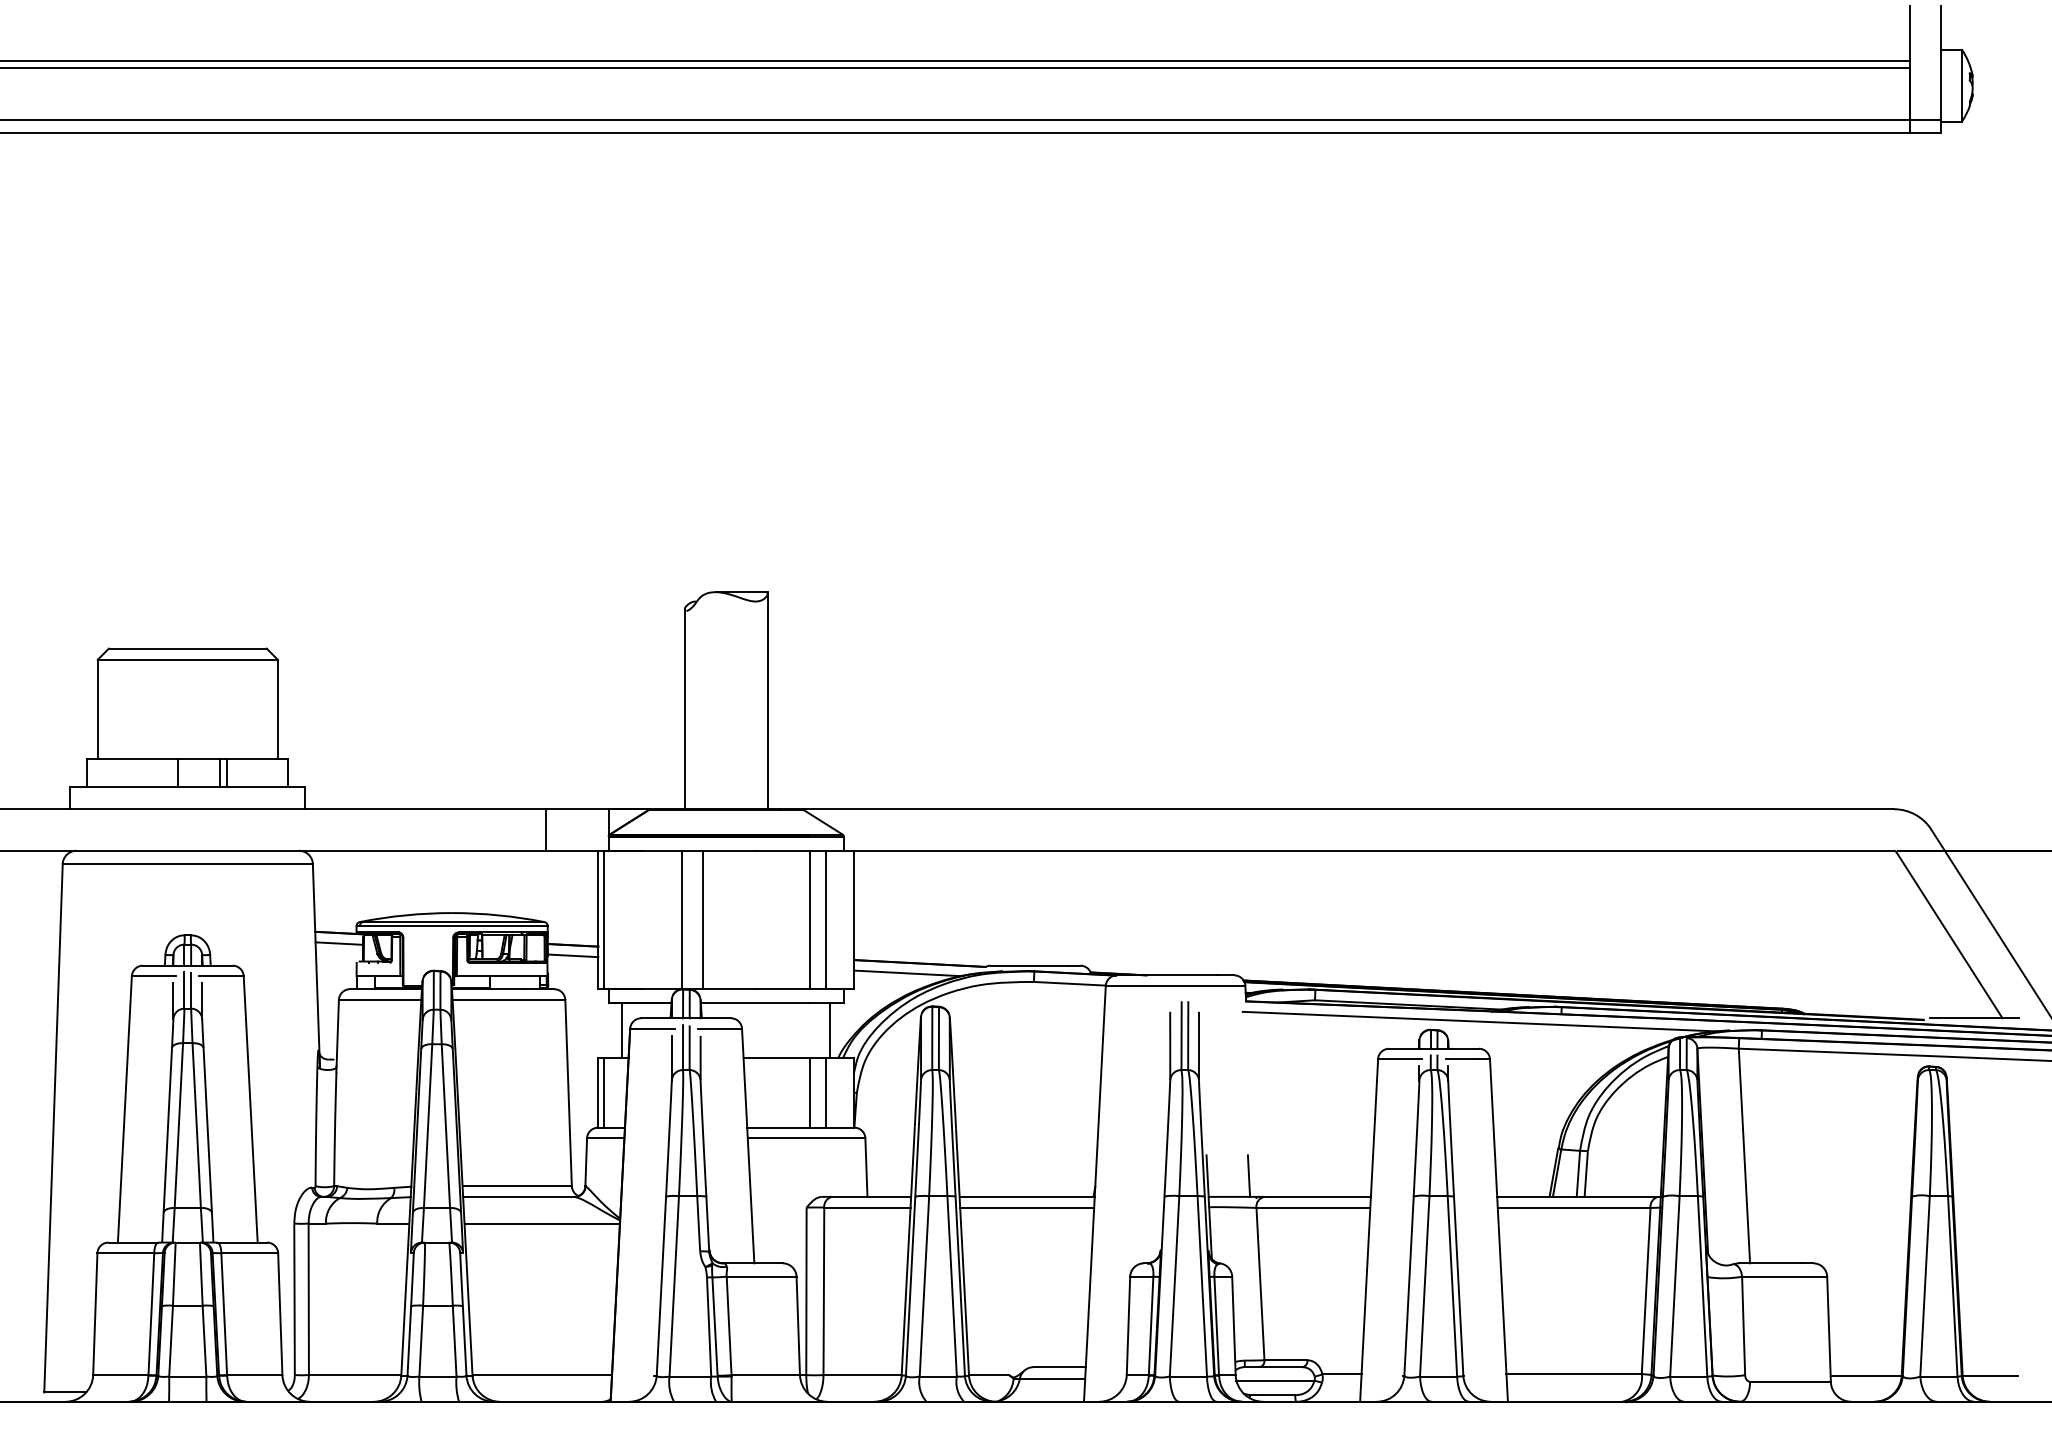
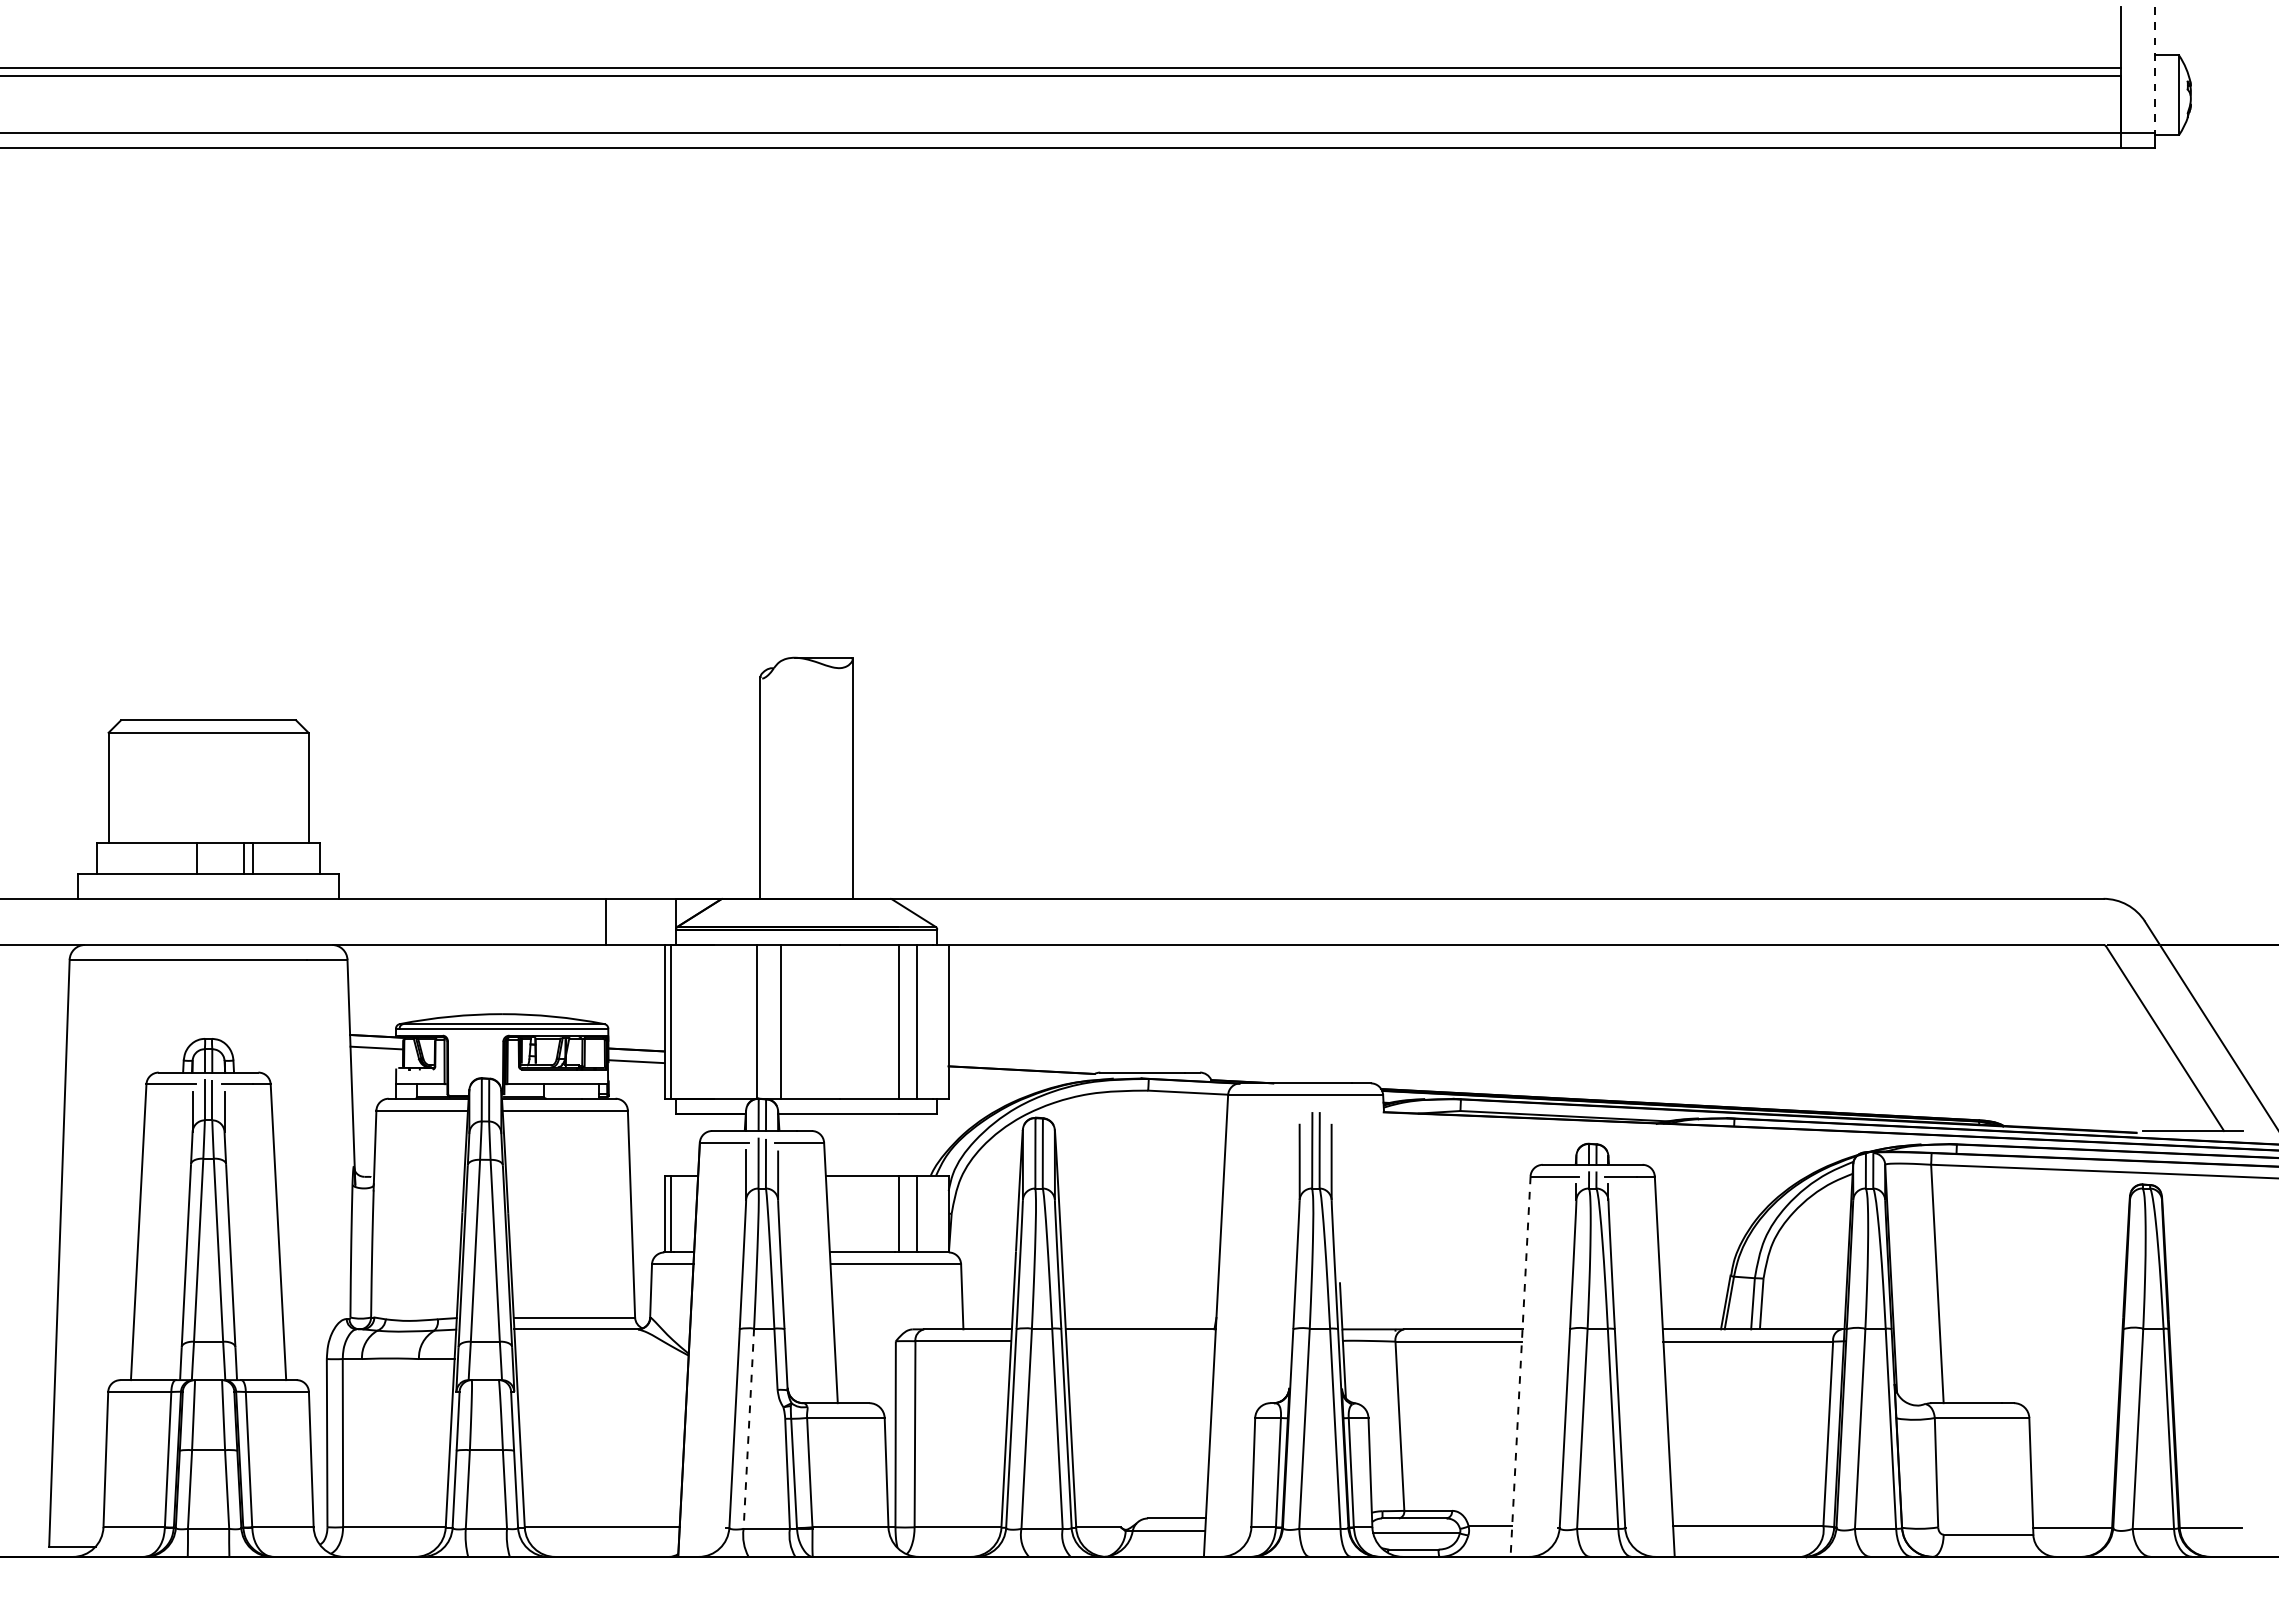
line: (1940, 63) -> (2155, 70), solid -> dashed
line: (908, 973) -> (1008, 1081), removed
line: (1480, 1021) -> (1644, 1134), removed
line: (622, 1030) -> (691, 1144), removed
line: (829, 1030) -> (921, 1144), removed
line: (1248, 1176) -> (1386, 1306), removed
line: (1026, 1207) -> (1140, 1341), removed
line: (541, 1224) -> (601, 1359), removed
line: (1369, 1231) -> (1520, 1367), solid -> dashed
line: (673, 1286) -> (748, 1428), solid -> dashed

